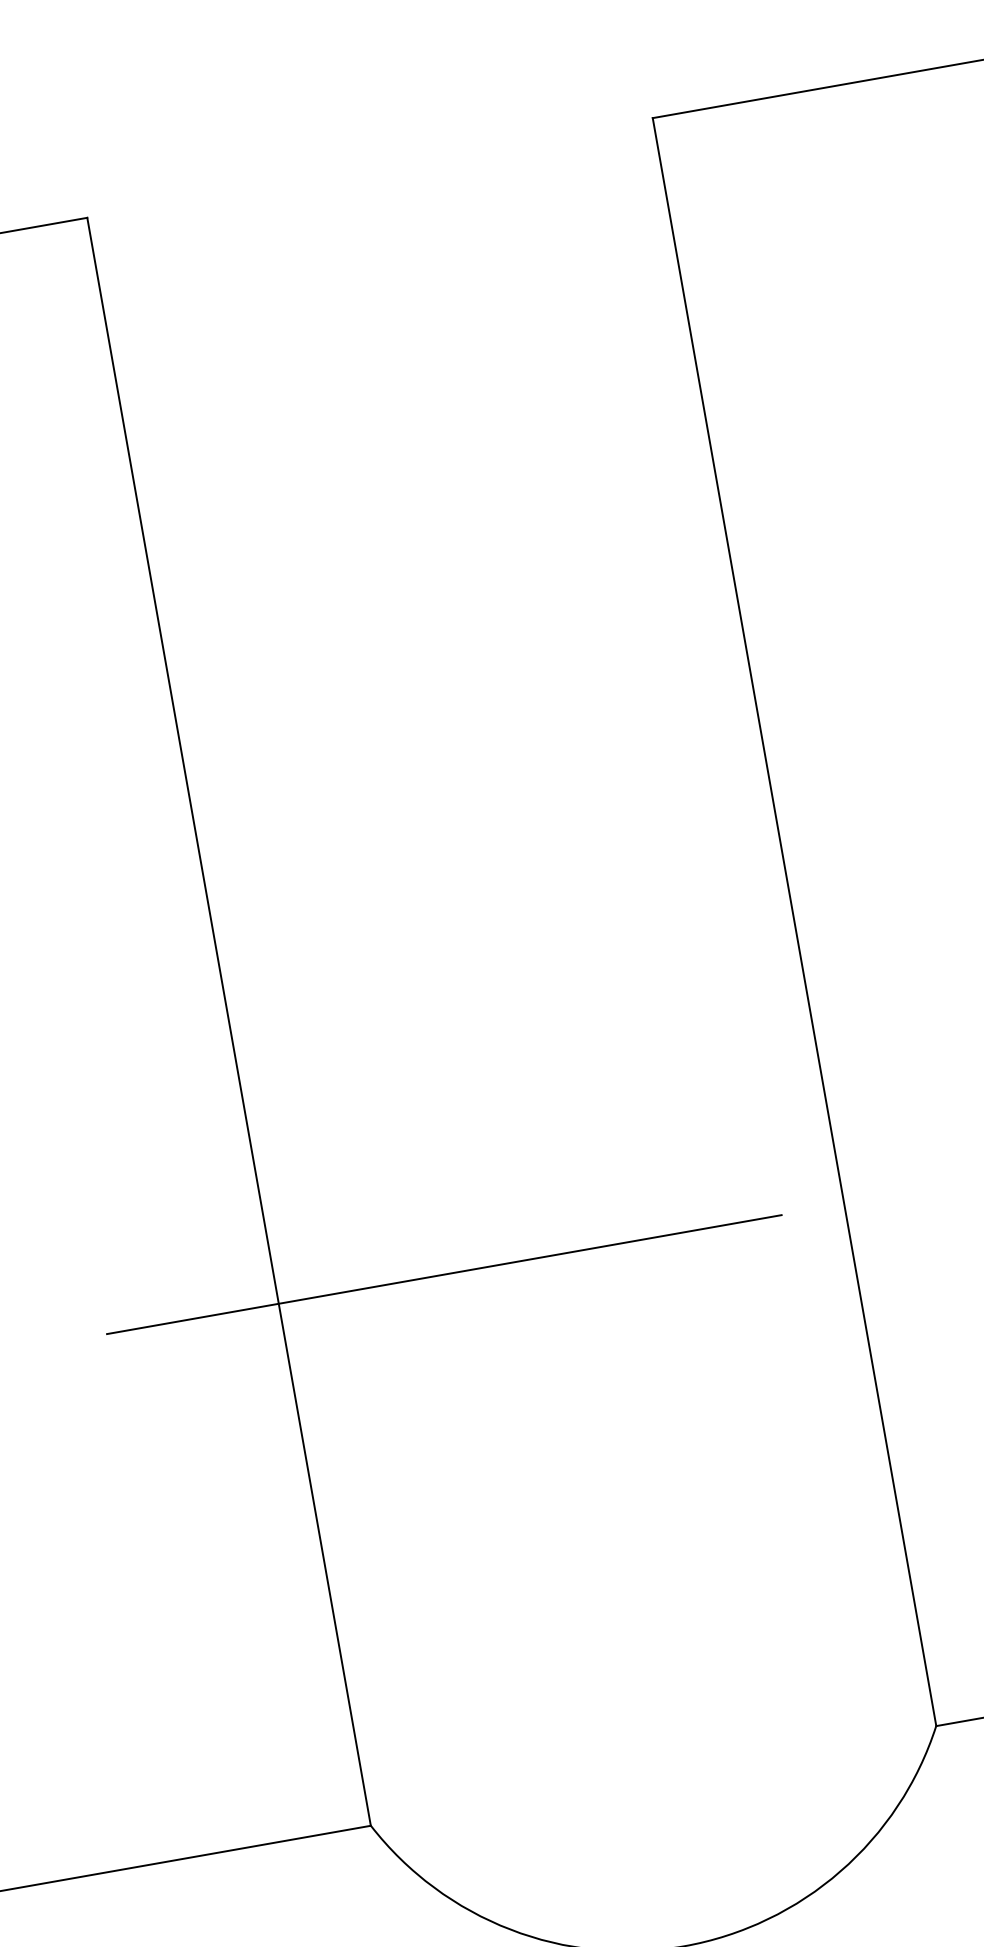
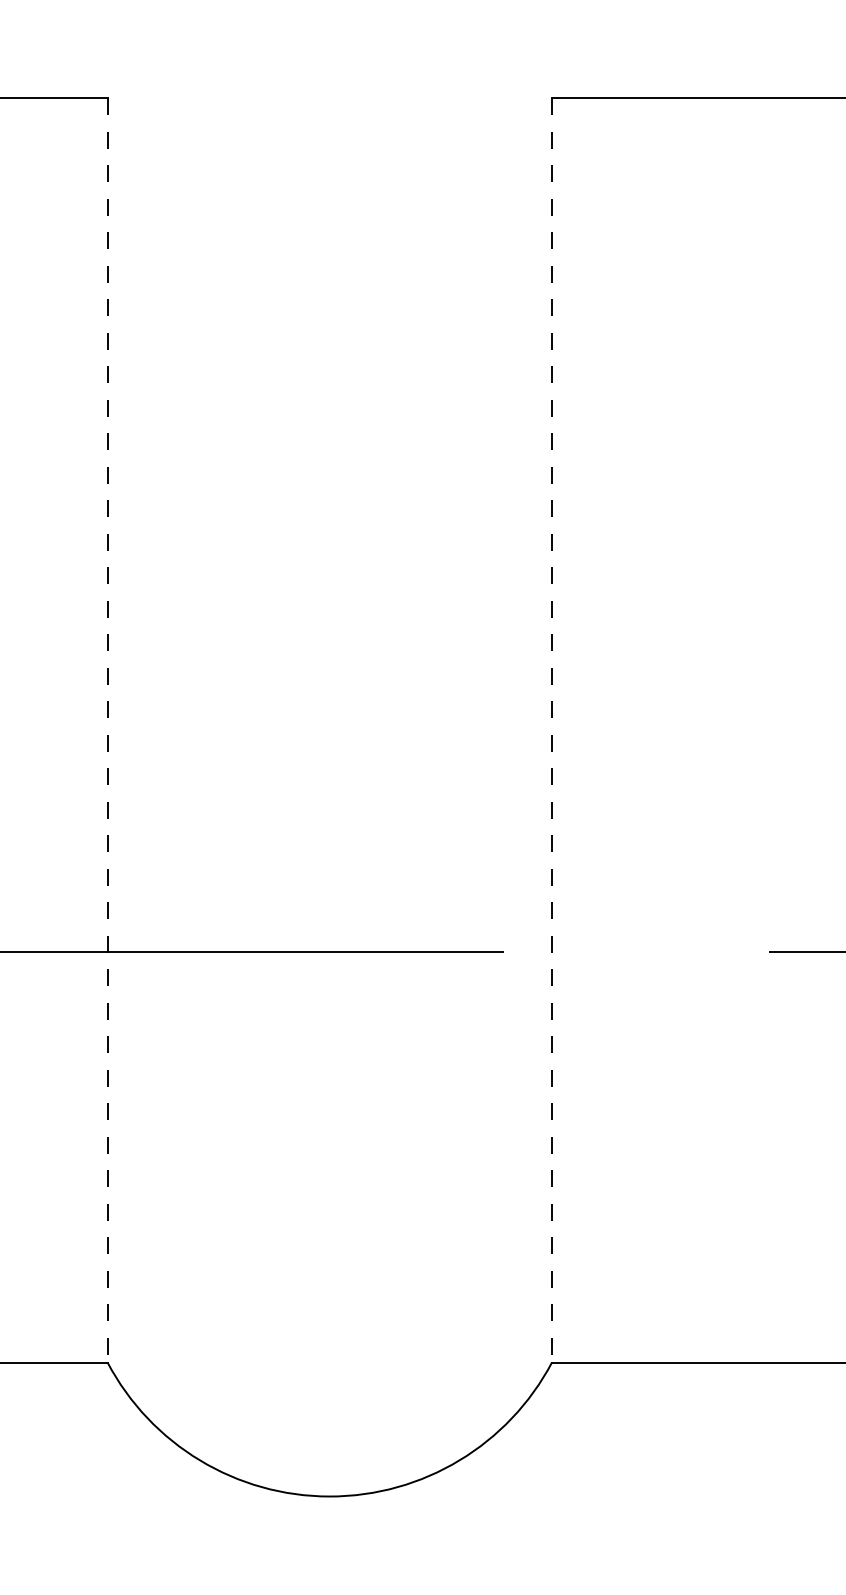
line: (795, 923) -> (552, 731), solid -> dashed
line: (229, 1023) -> (107, 731), solid -> dashed

